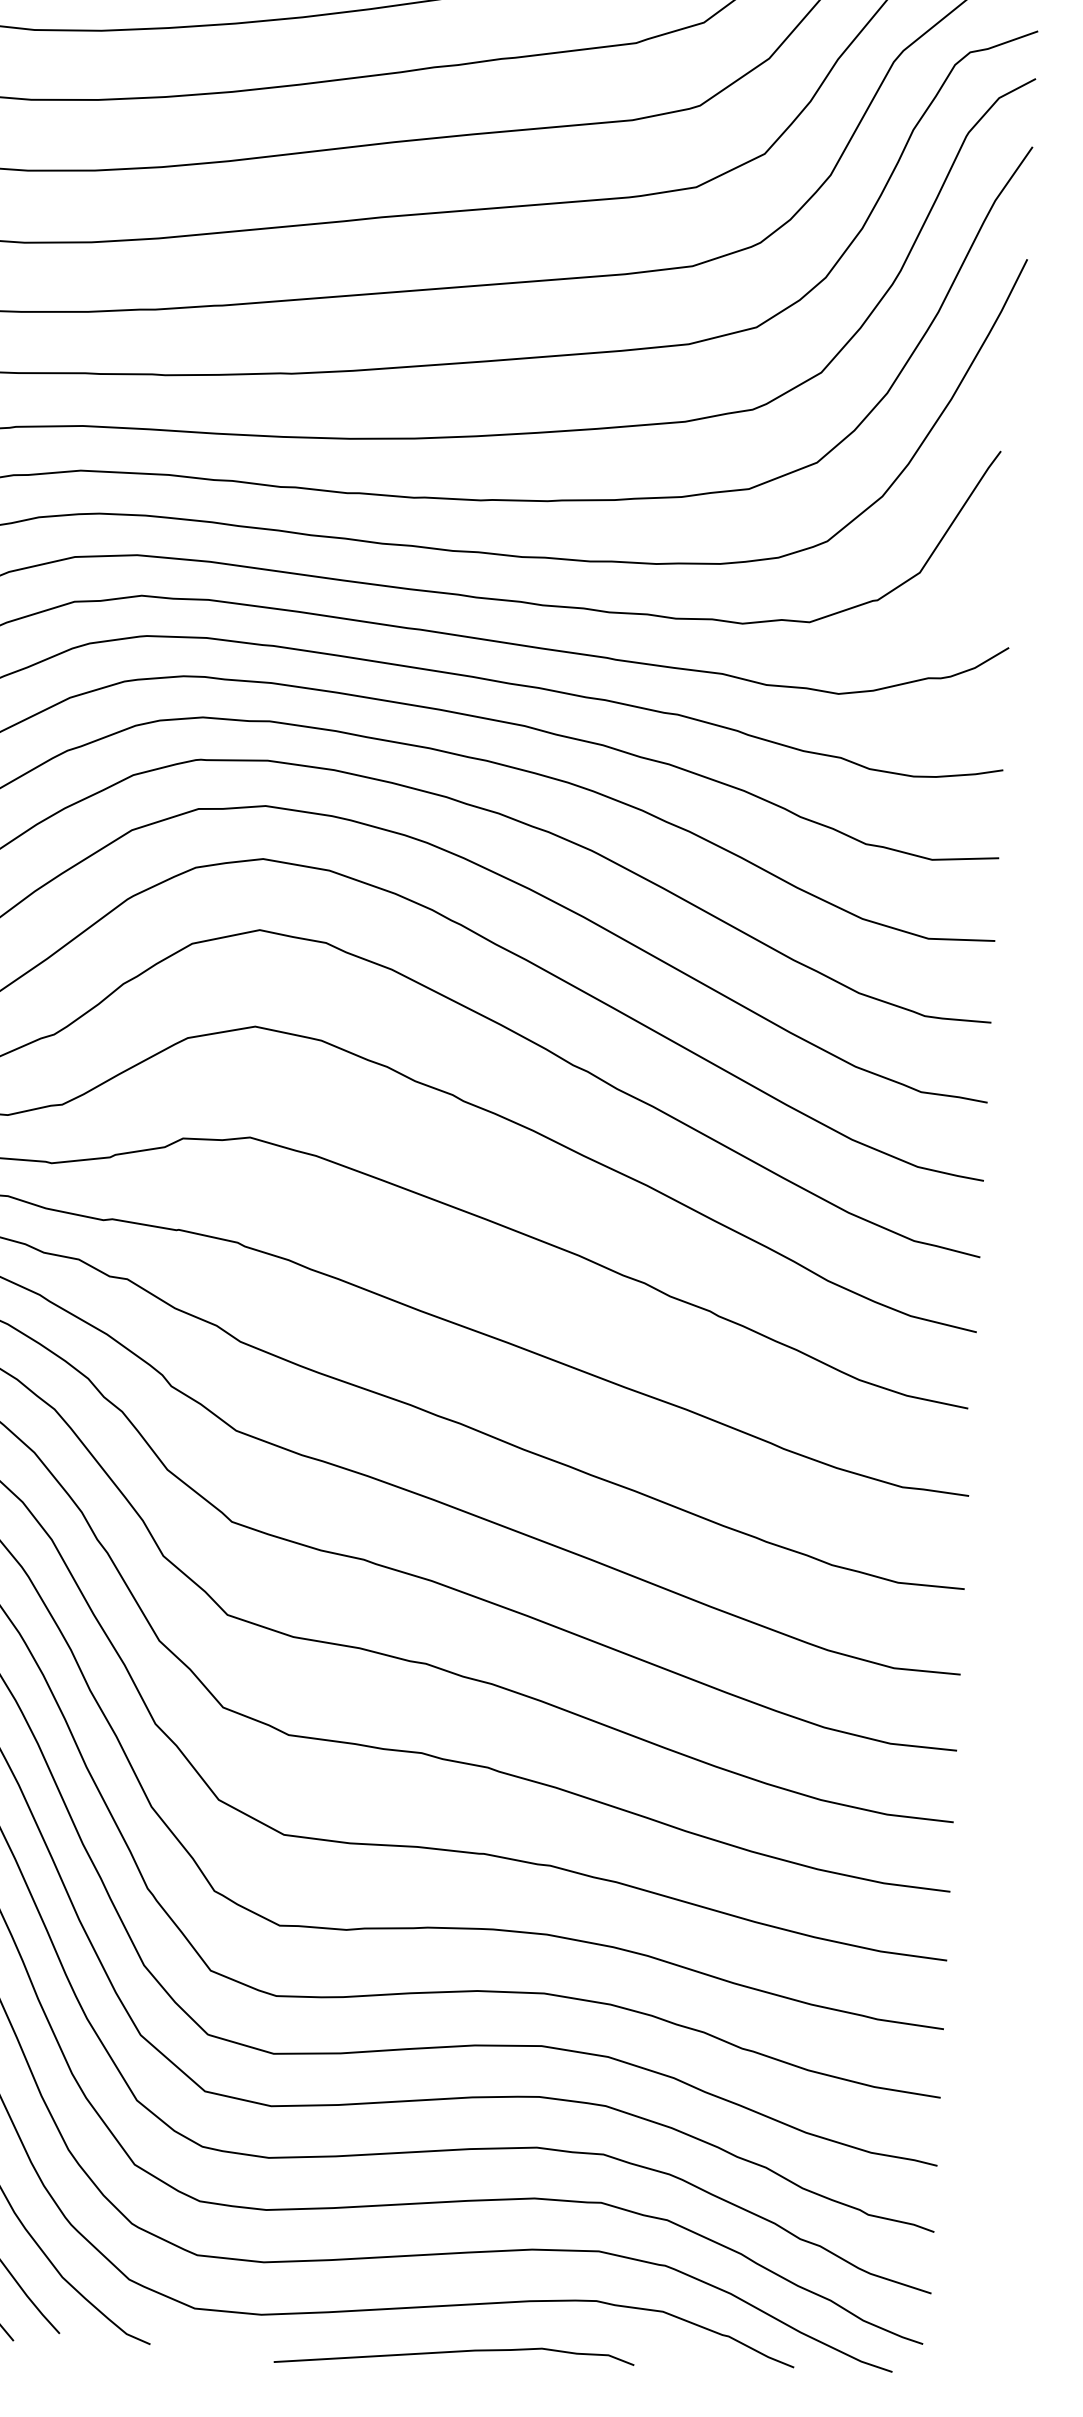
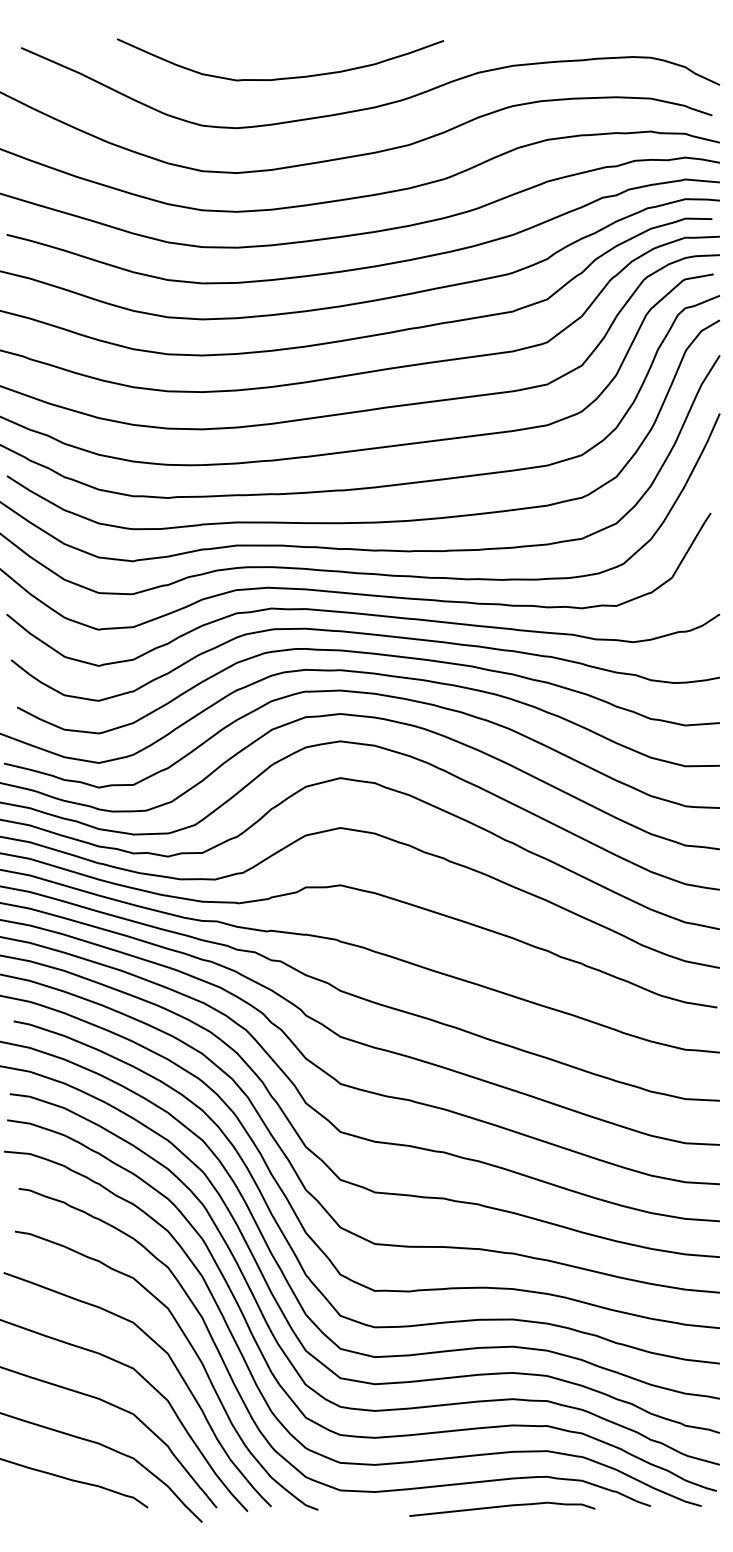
curve: (454, 2353) -> (502, 1507), moved

